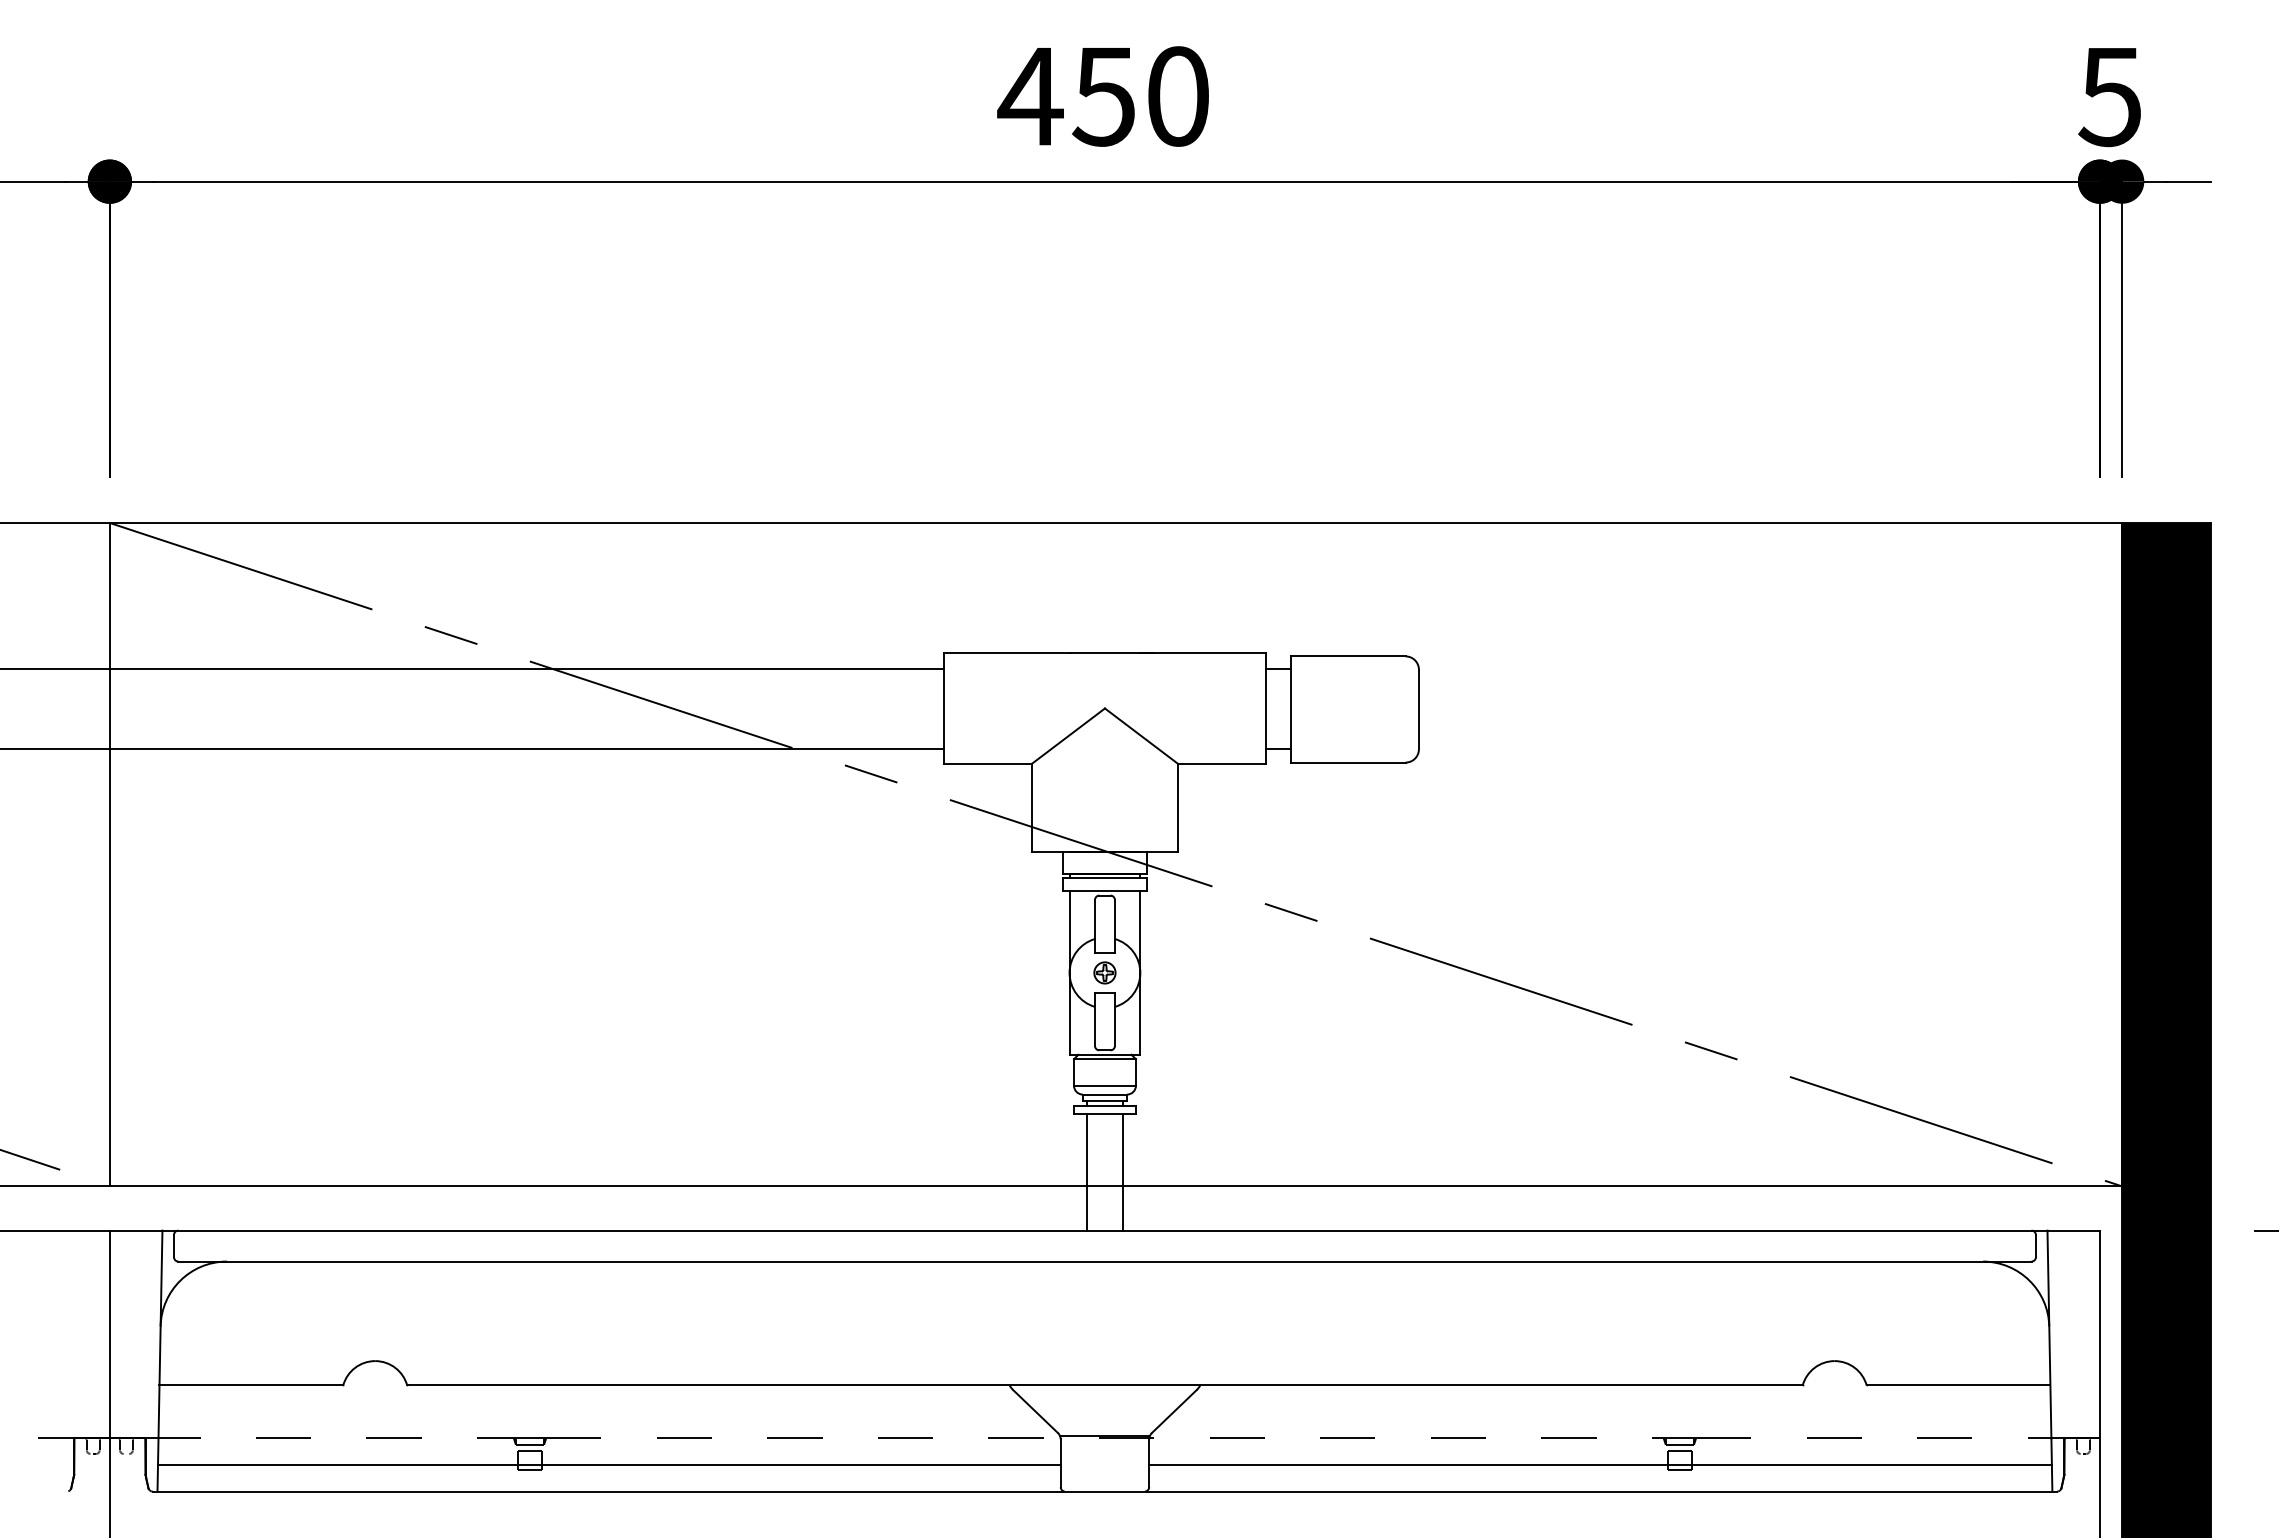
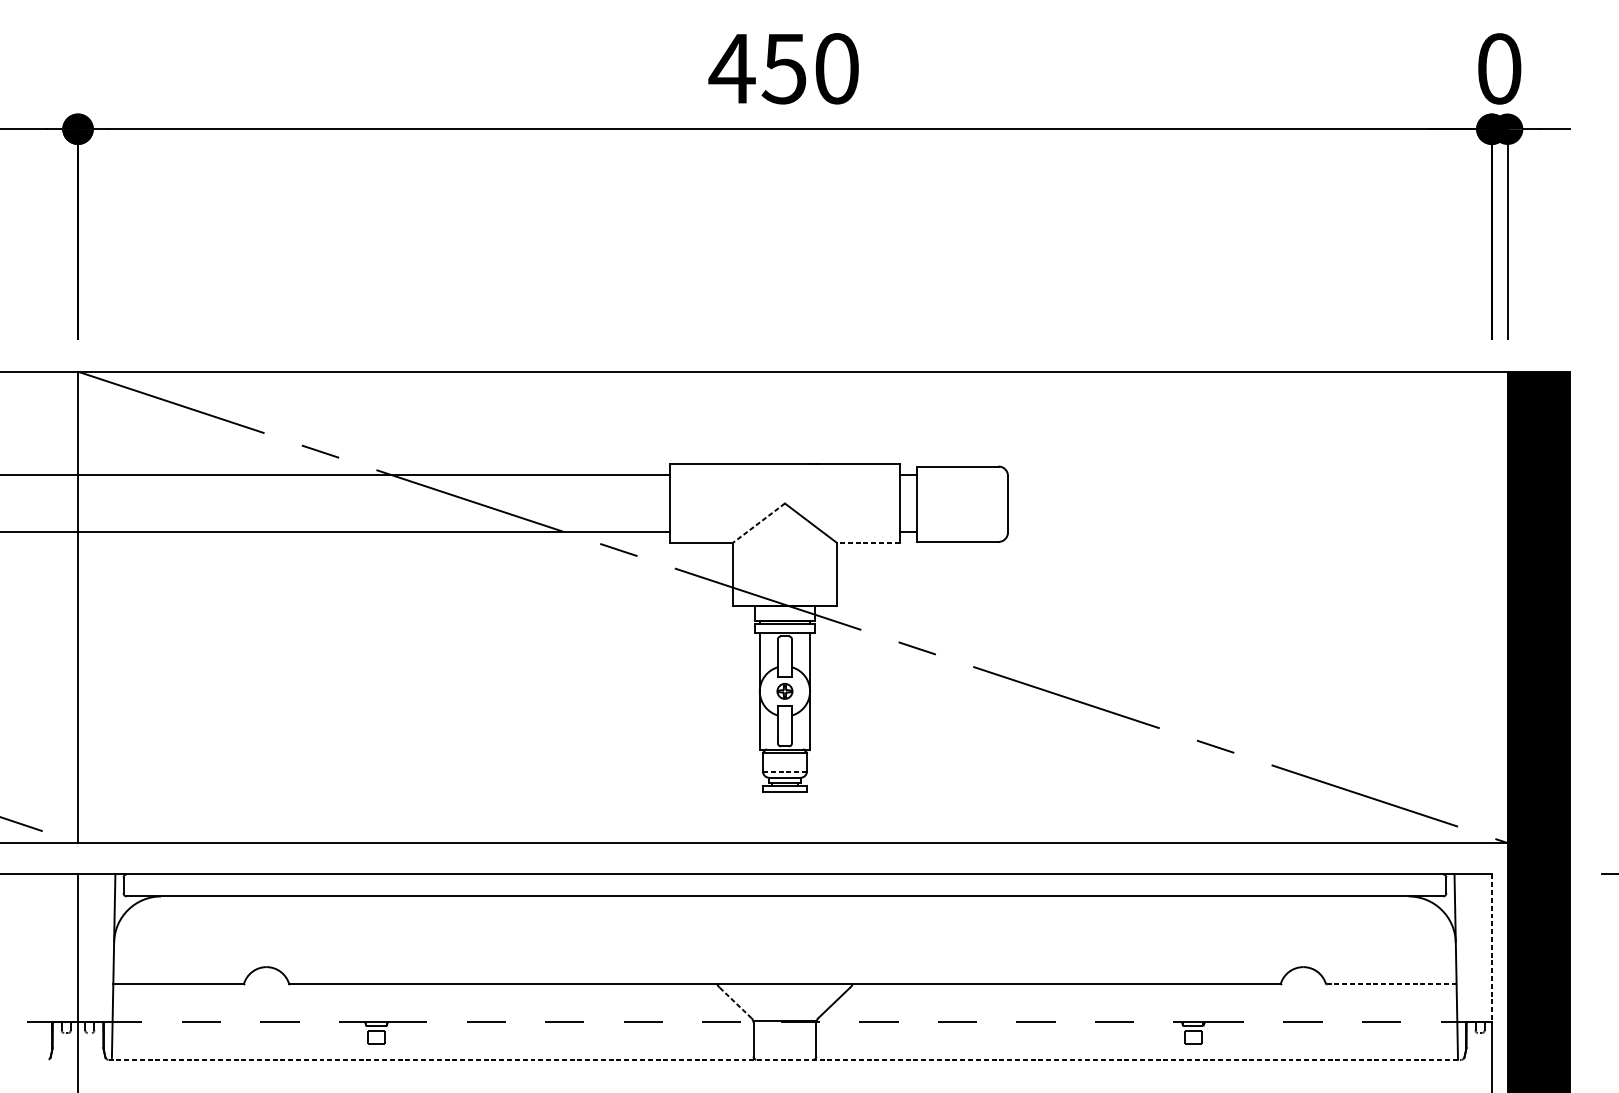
text: (2109, 96) -> (1498, 68), 5 -> 0
line: (1068, 736) -> (759, 523), solid -> dashed
line: (1221, 763) -> (867, 542), solid -> dashed
line: (1104, 1085) -> (784, 771), solid -> dashed
line: (1087, 1172) -> (772, 833), removed
line: (1122, 1172) -> (797, 833), removed
line: (2100, 1334) -> (1492, 948), solid -> dashed
line: (1958, 1385) -> (1391, 984), solid -> dashed
line: (1035, 1411) -> (735, 1002), solid -> dashed
line: (608, 1465) -> (432, 1041), removed
line: (1600, 1465) -> (1136, 1041), removed
line: (1105, 1491) -> (785, 1059), solid -> dashed

